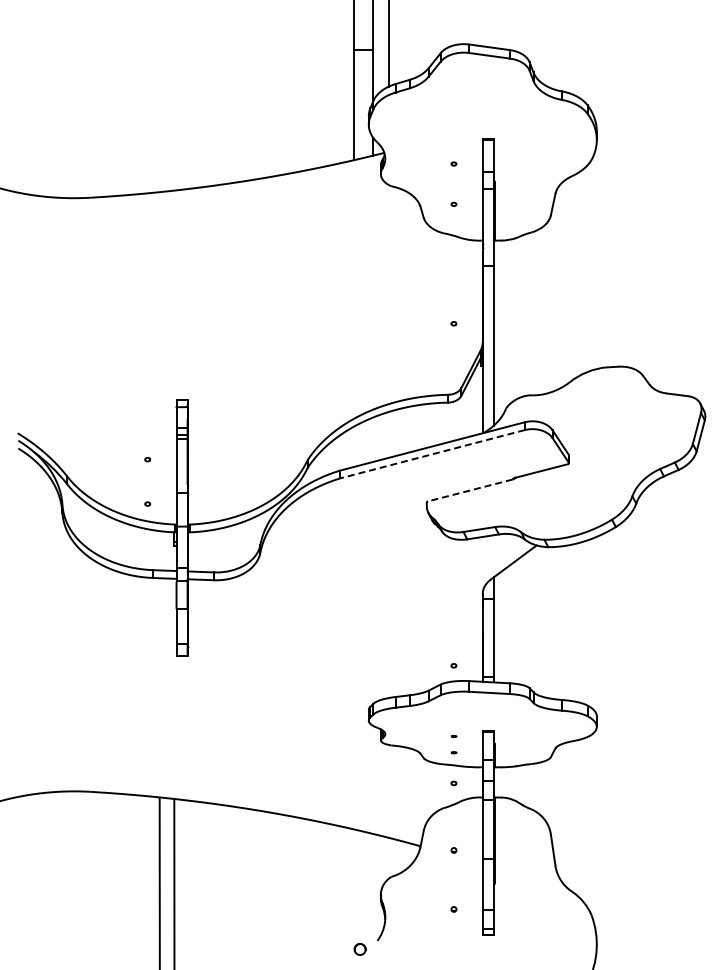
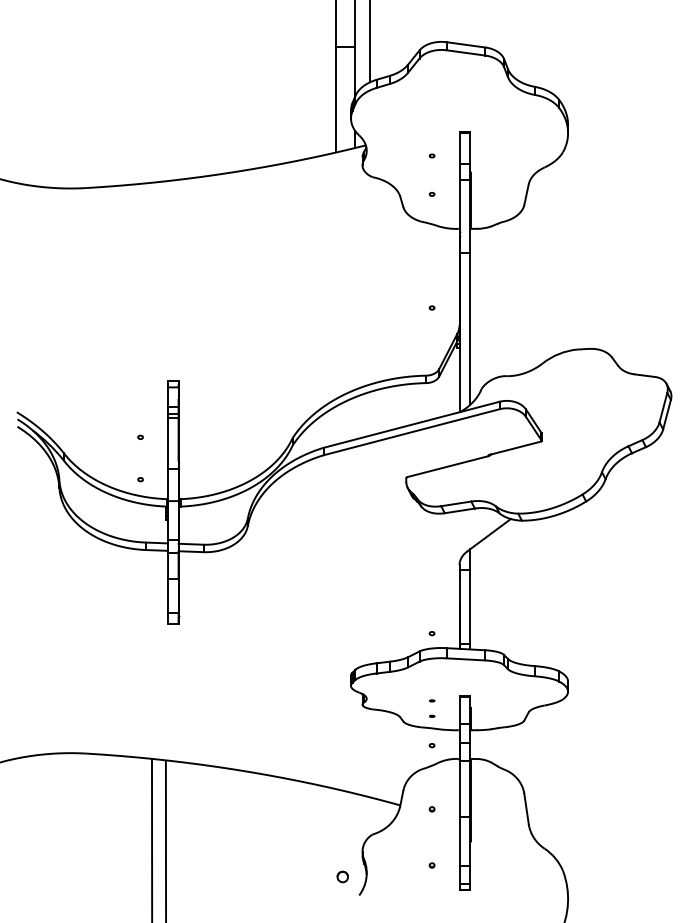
line: (432, 454) -> (411, 432), dashed -> solid
line: (470, 490) -> (447, 466), dashed -> solid
circle: (359, 949) -> (342, 877), moved

